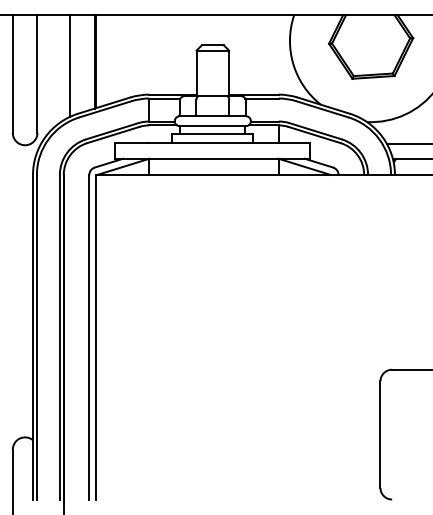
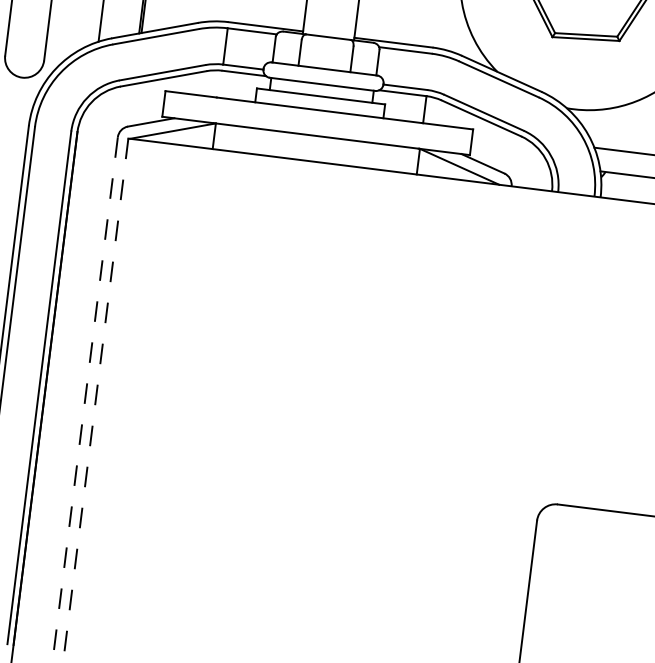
line: (89, 337) -> (86, 394), solid -> dashed
line: (96, 337) -> (97, 395), solid -> dashed

